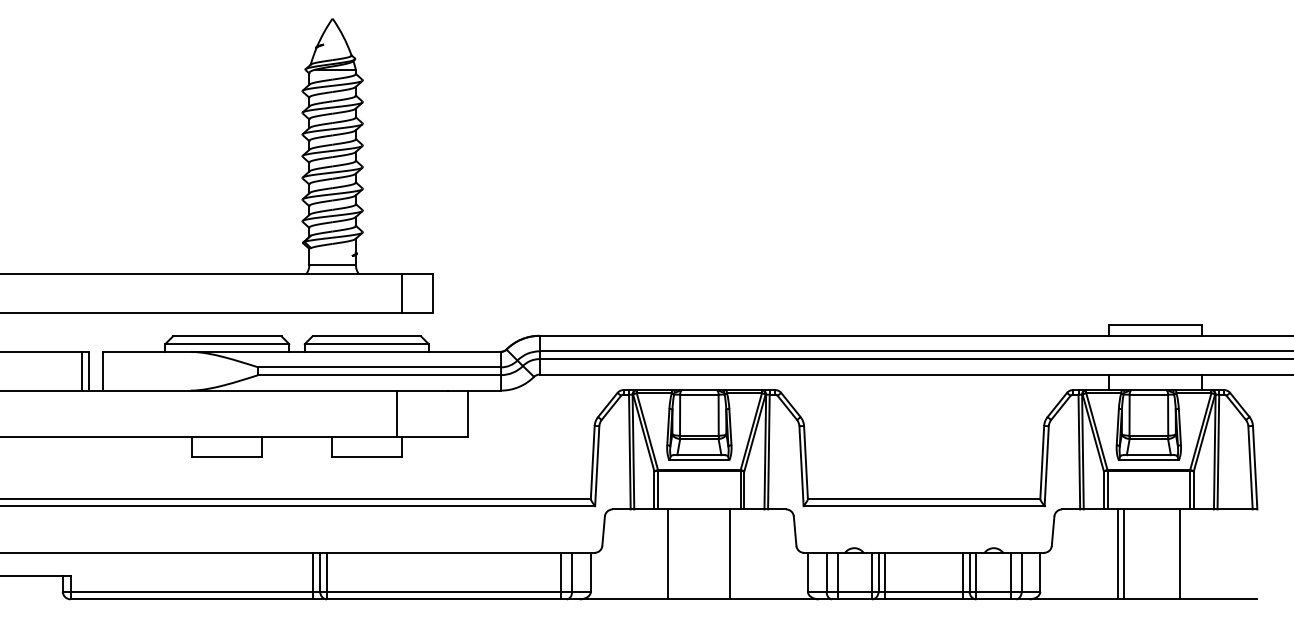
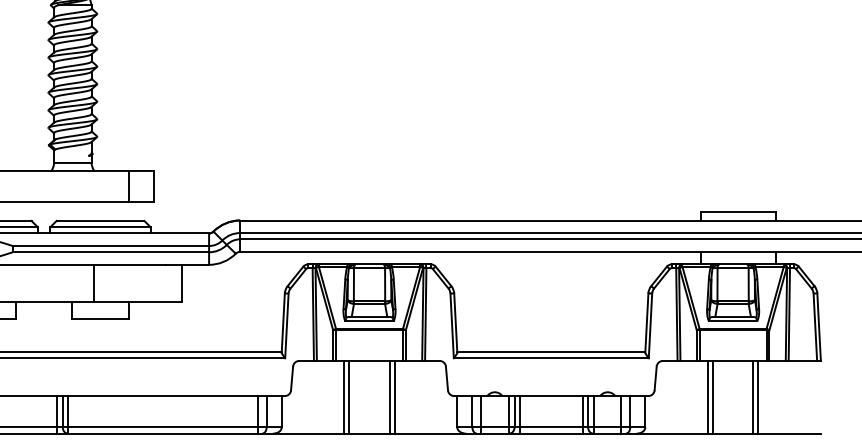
line: (397, 413) -> (94, 283), moved
line: (674, 554) -> (349, 397), added
line: (724, 554) -> (389, 397), added
line: (1173, 554) -> (753, 397), added

